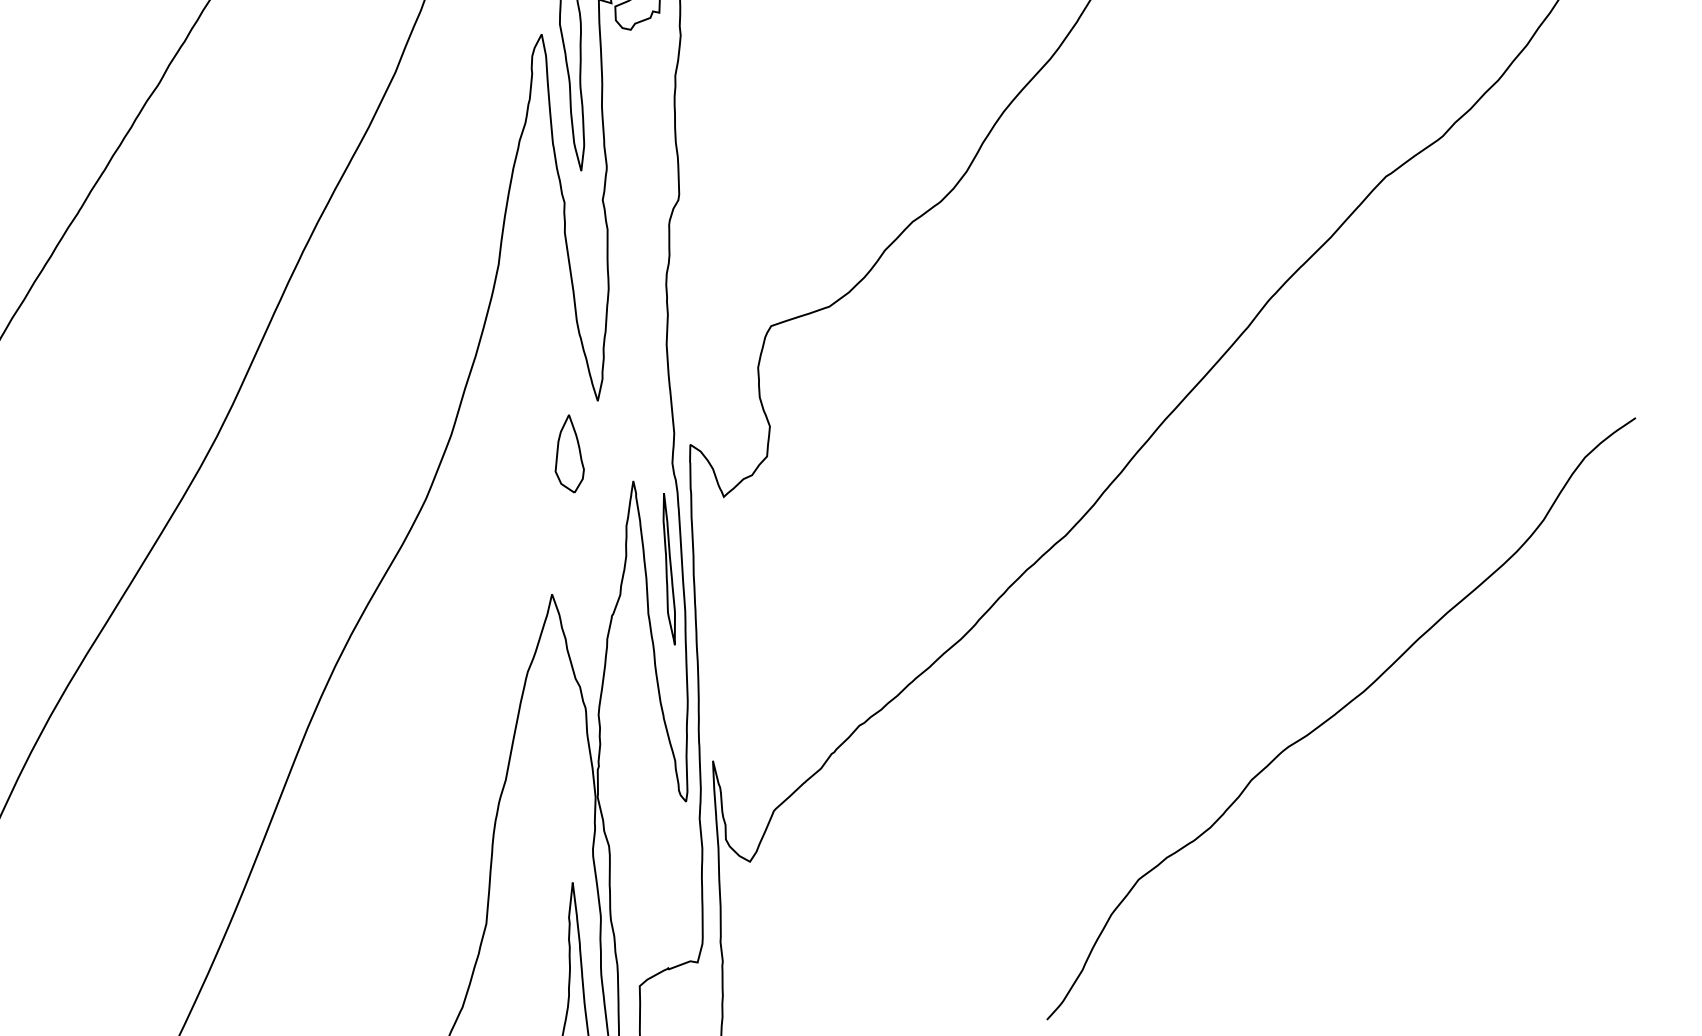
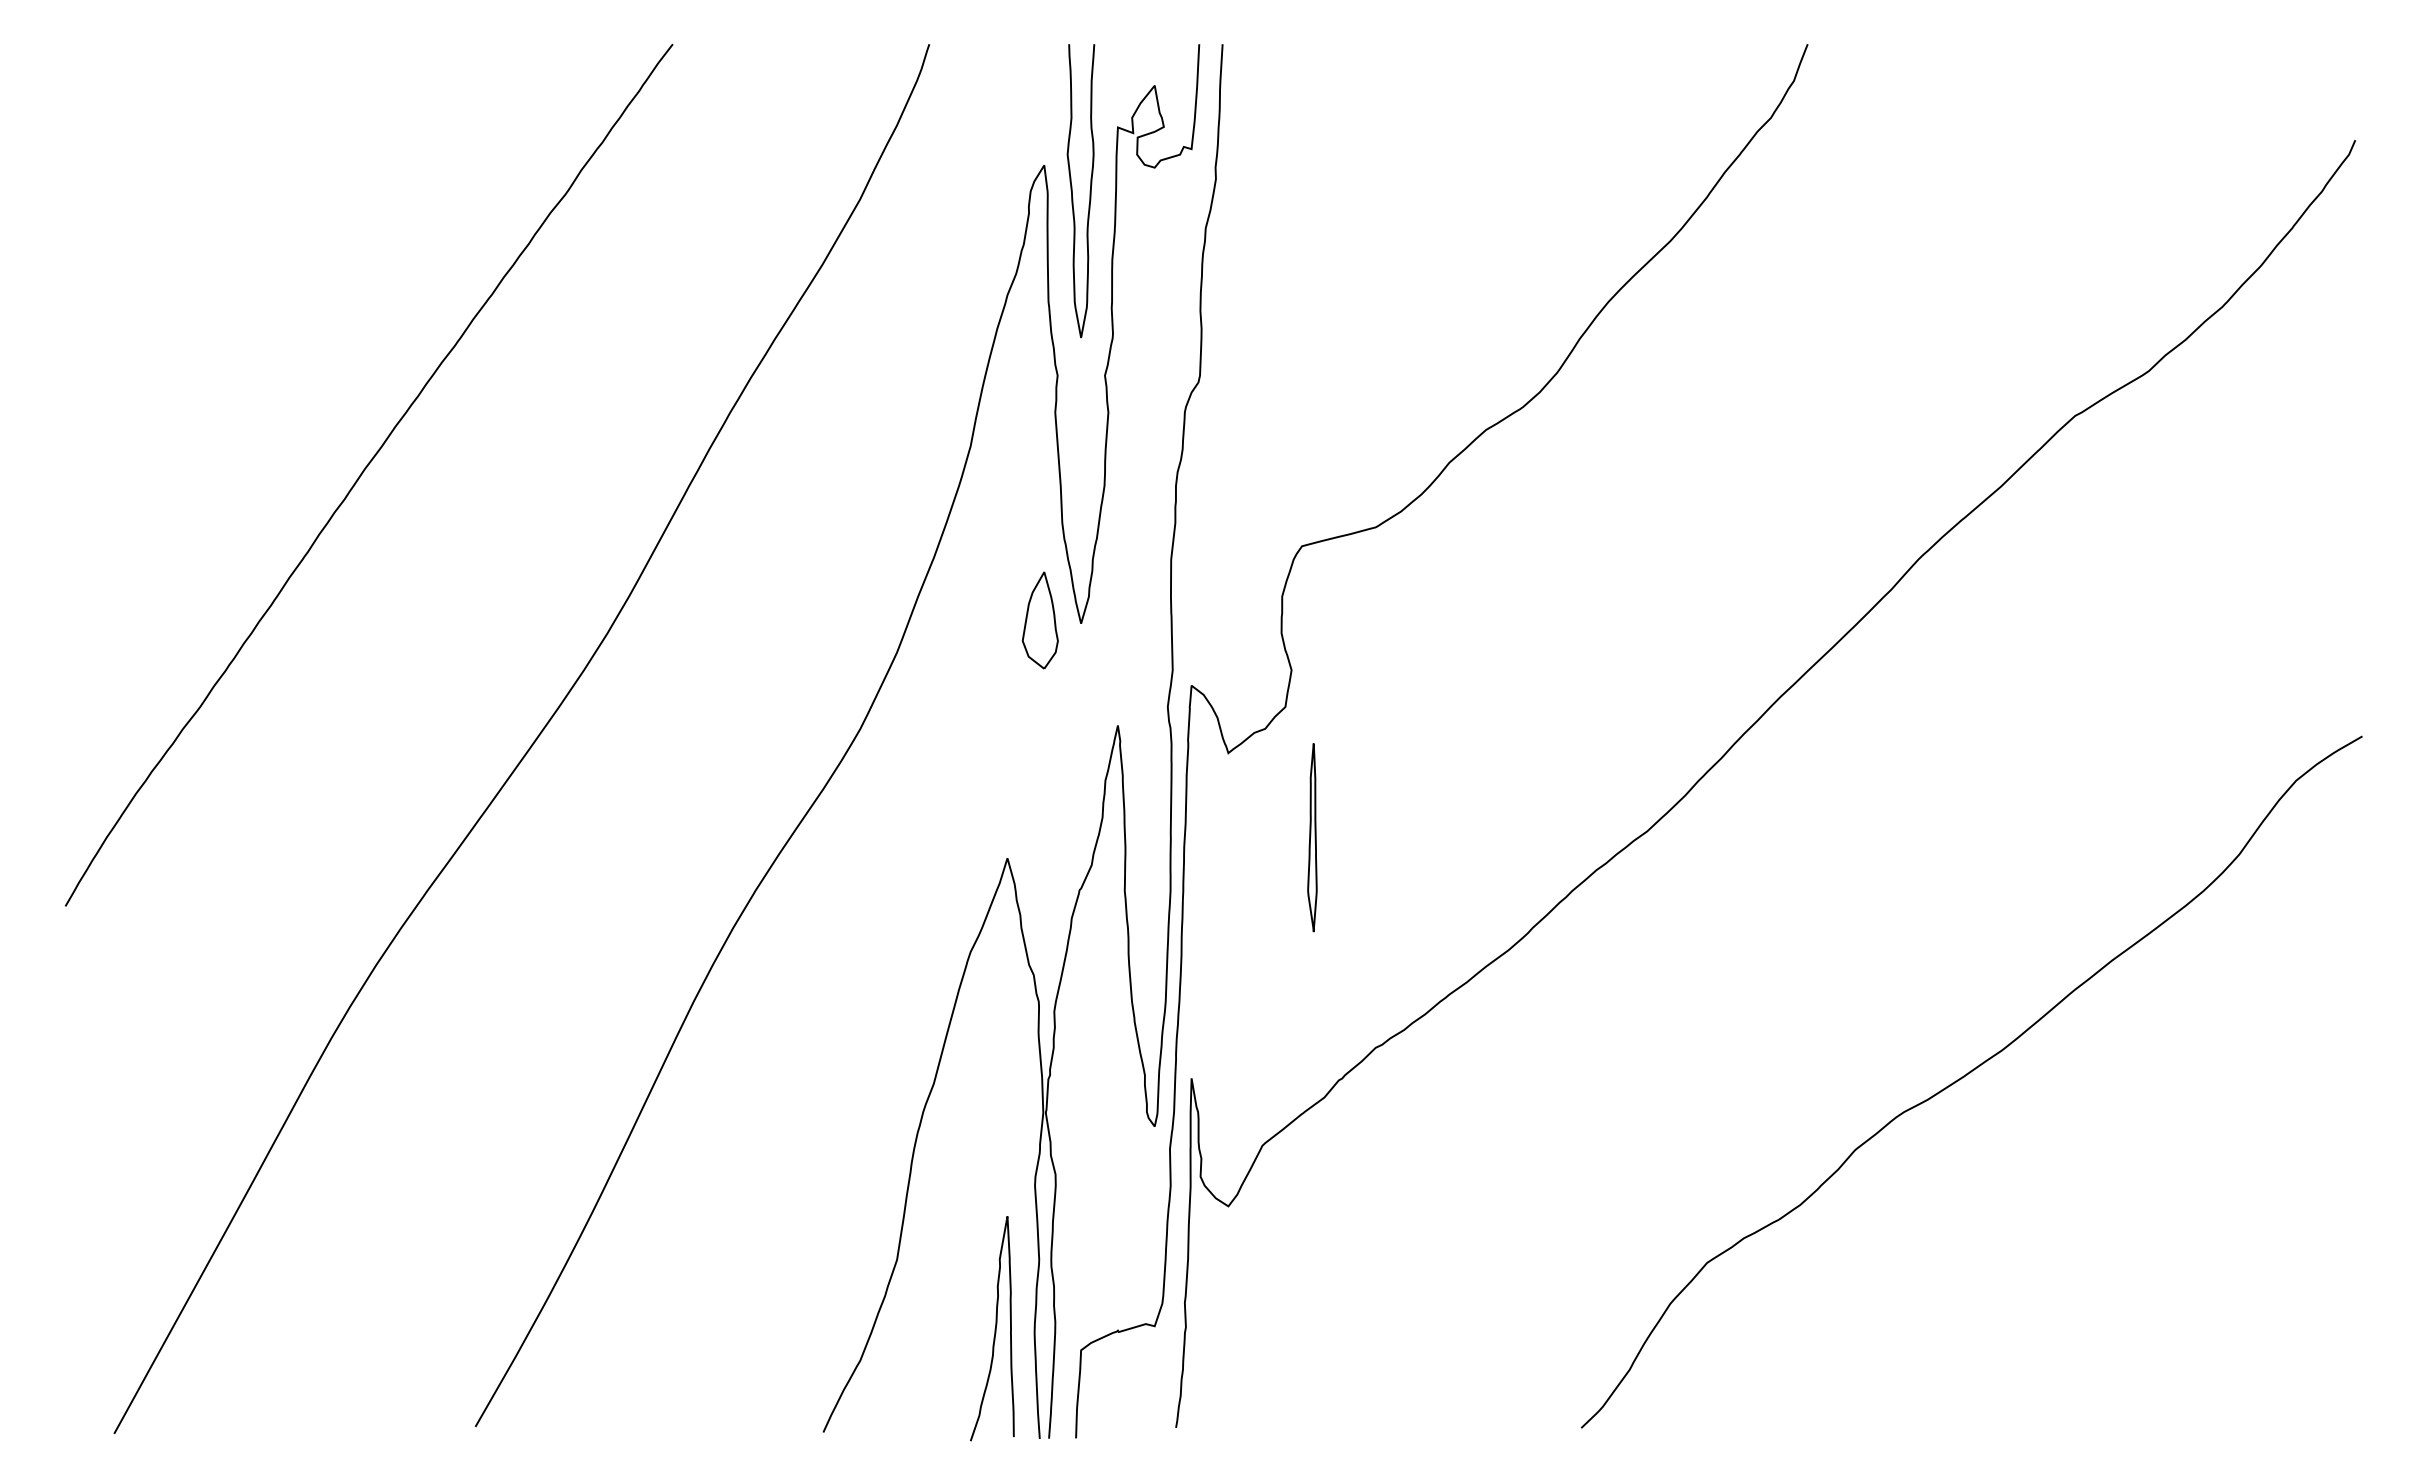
part: (567, 454) -> (1039, 620), moved
part: (668, 569) -> (1312, 837), moved

